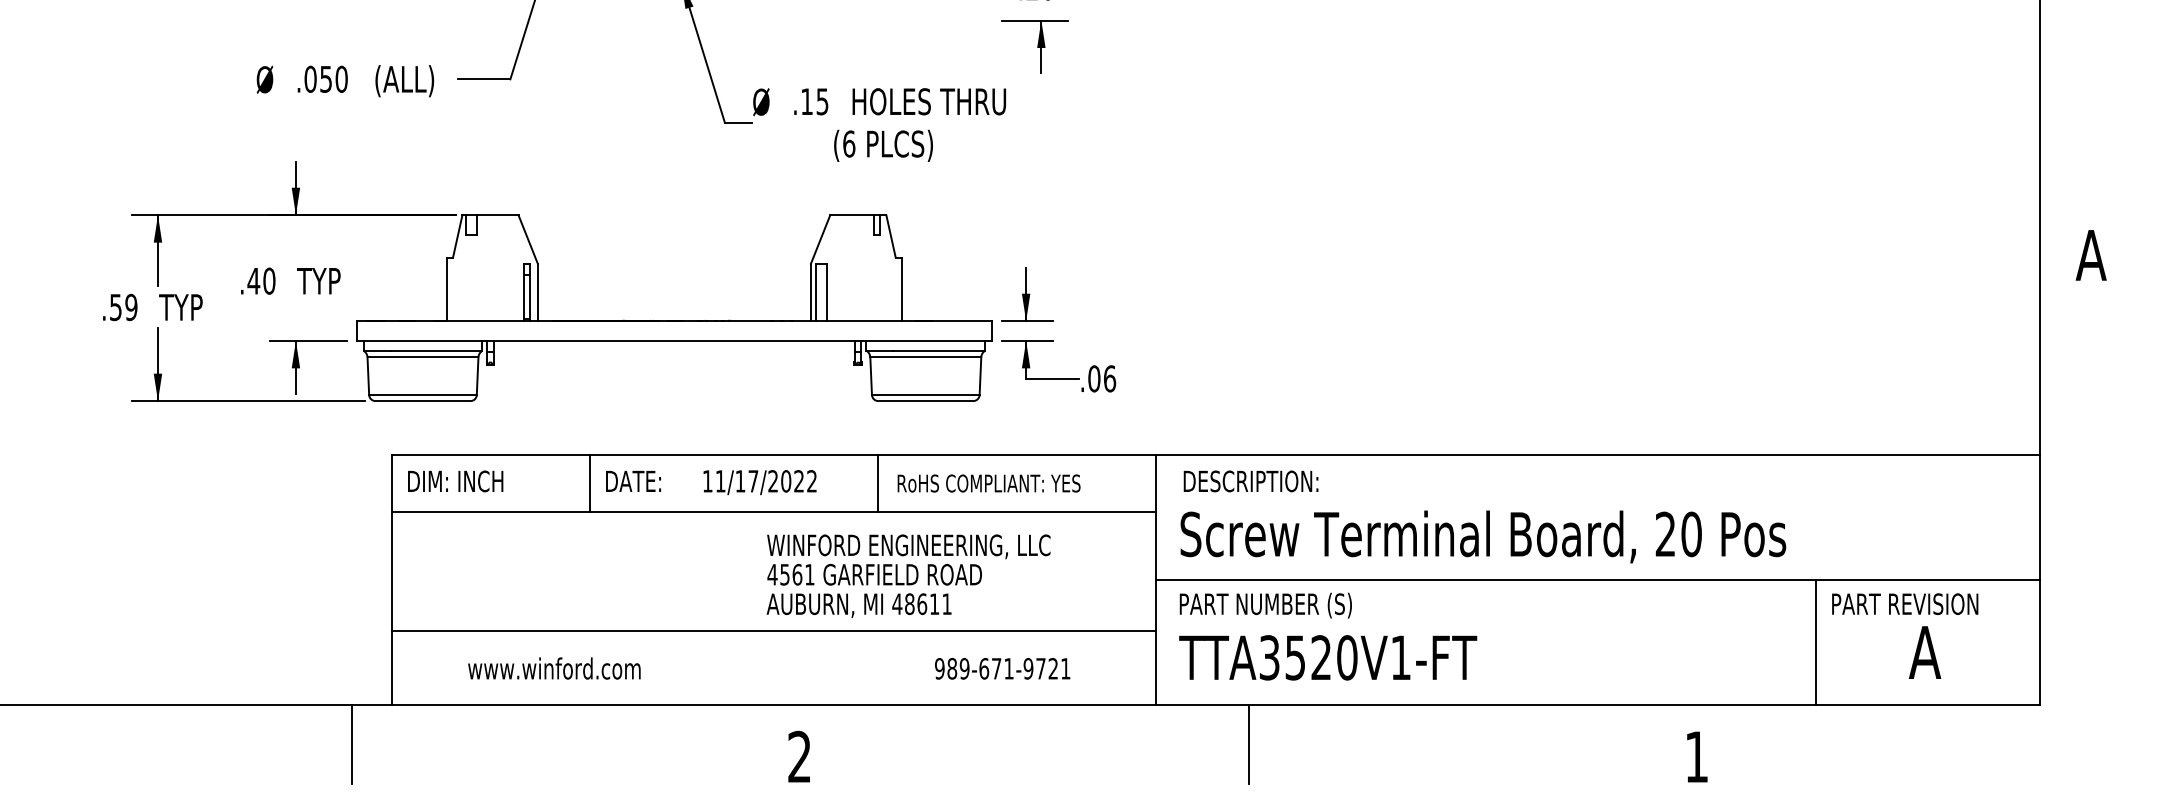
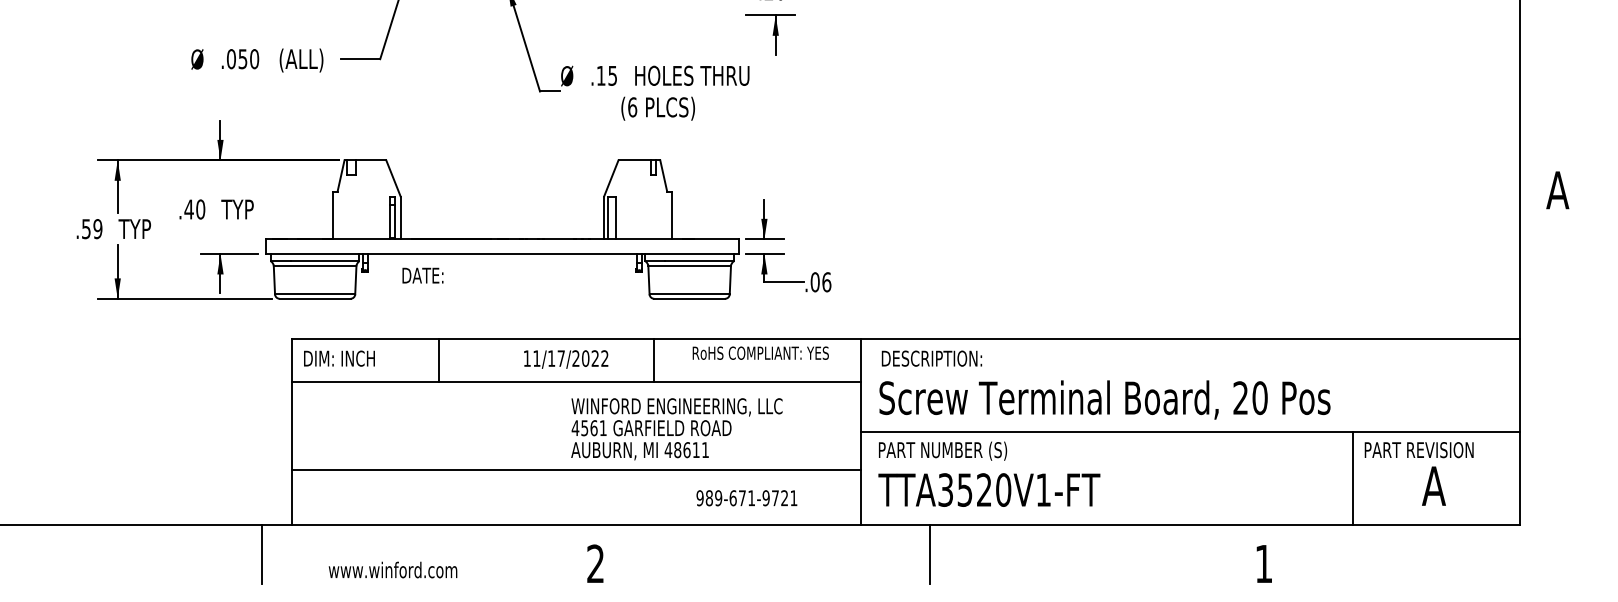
text: (632, 481) -> (422, 275), moved
text: (988, 482) -> (760, 352), moved
text: (553, 667) -> (392, 569), moved

